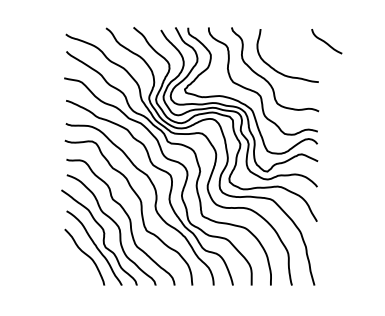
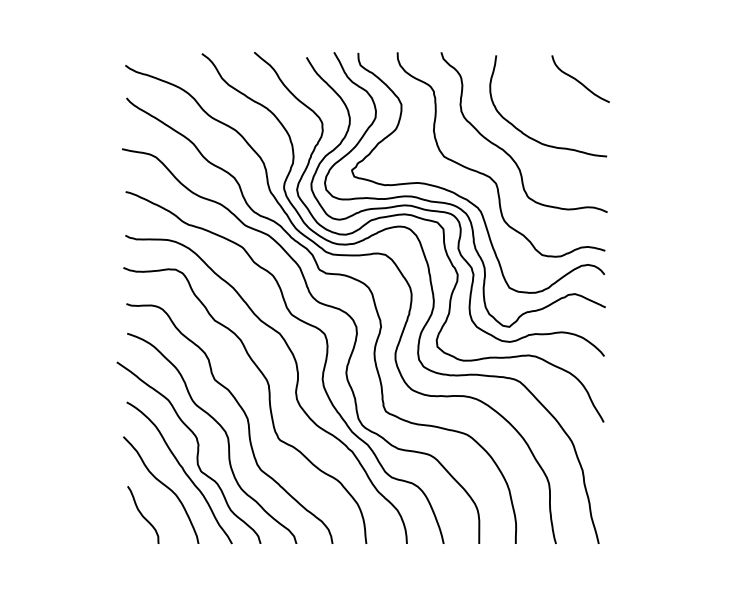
curve: (325, 41) -> (577, 79), moved
curve: (75, 270) -> (143, 515), added

